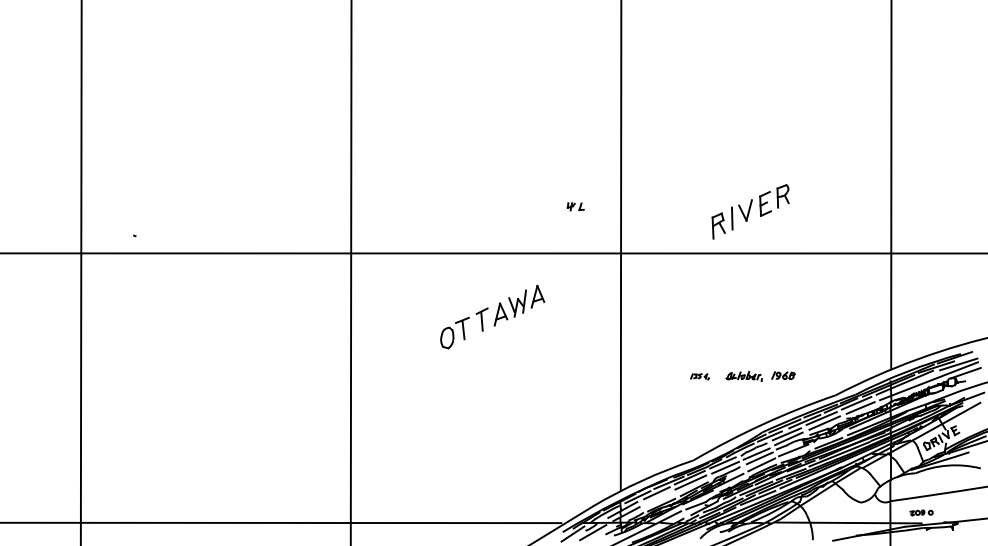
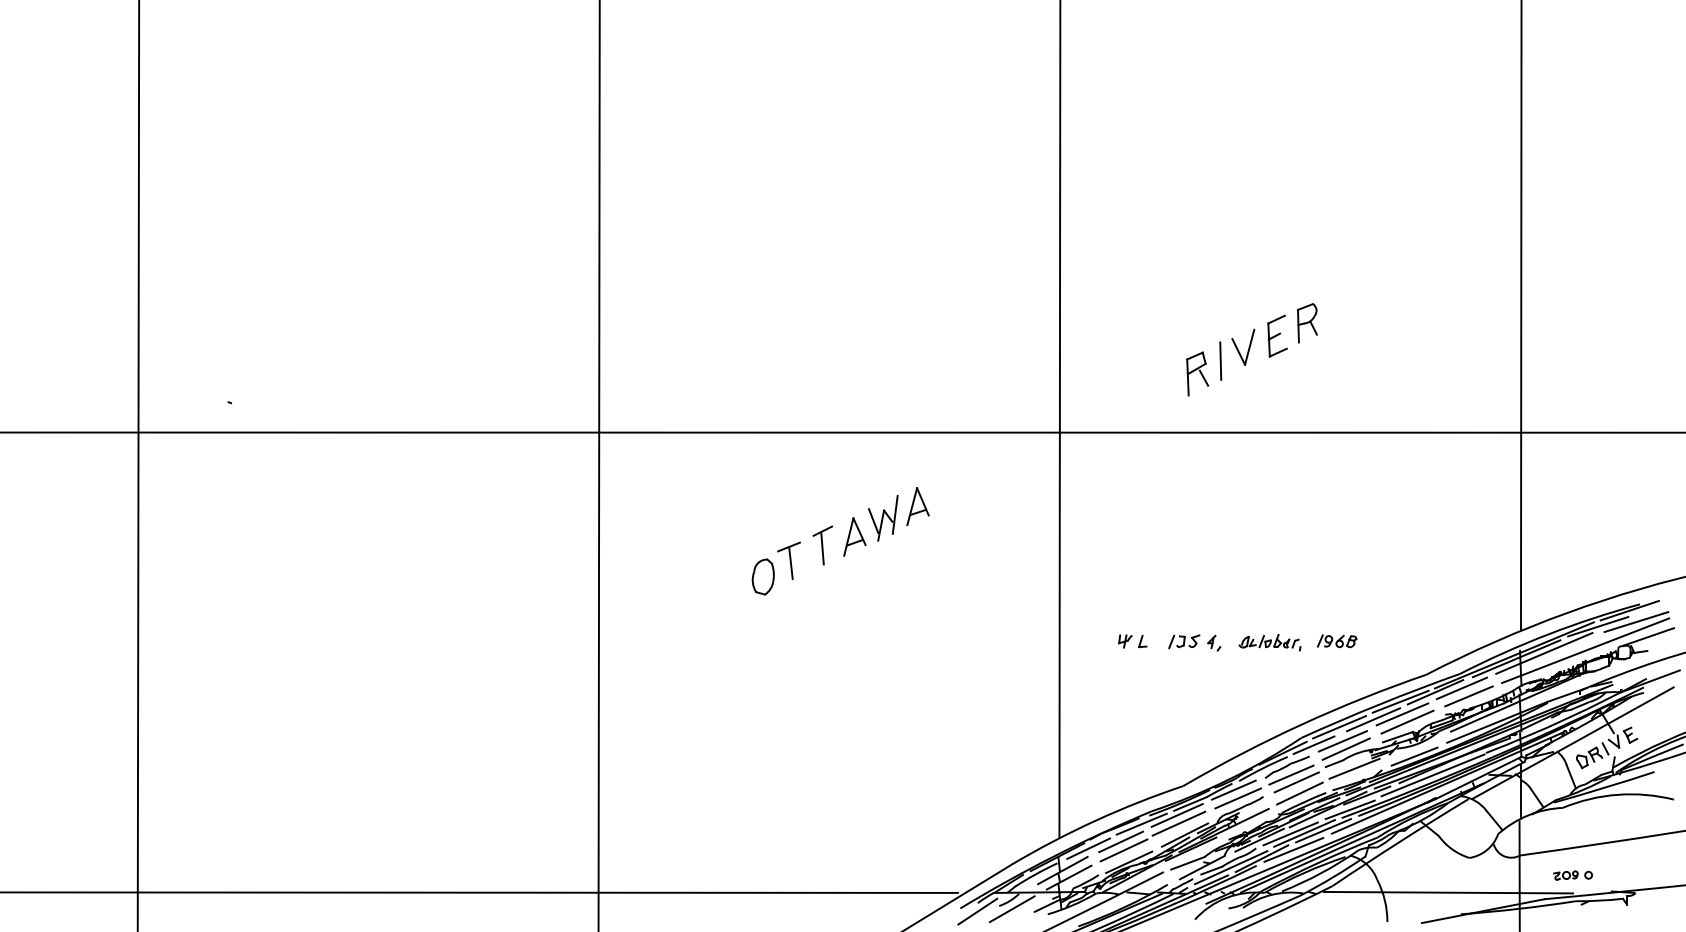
part: (575, 206) -> (1132, 640), moved
part: (750, 211) -> (1251, 349), moved
part: (699, 376) -> (1193, 642), size x1.67
line: (658, 497) -> (1123, 849), added

